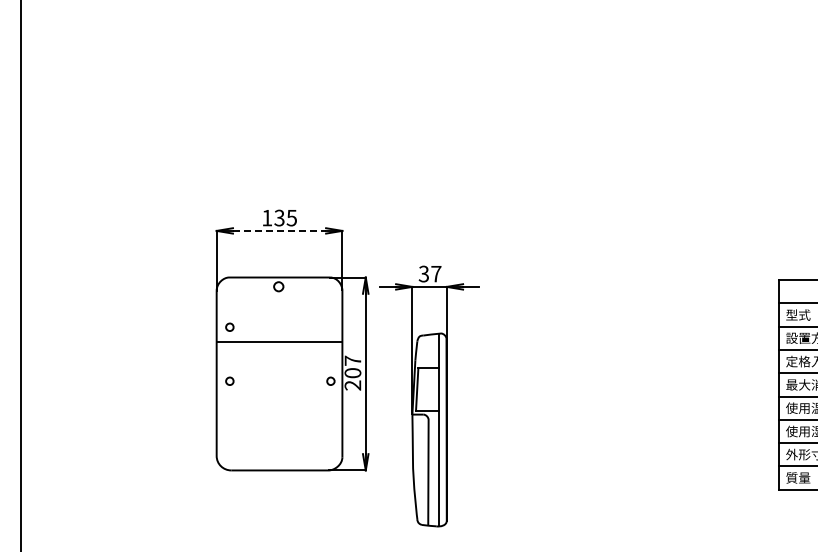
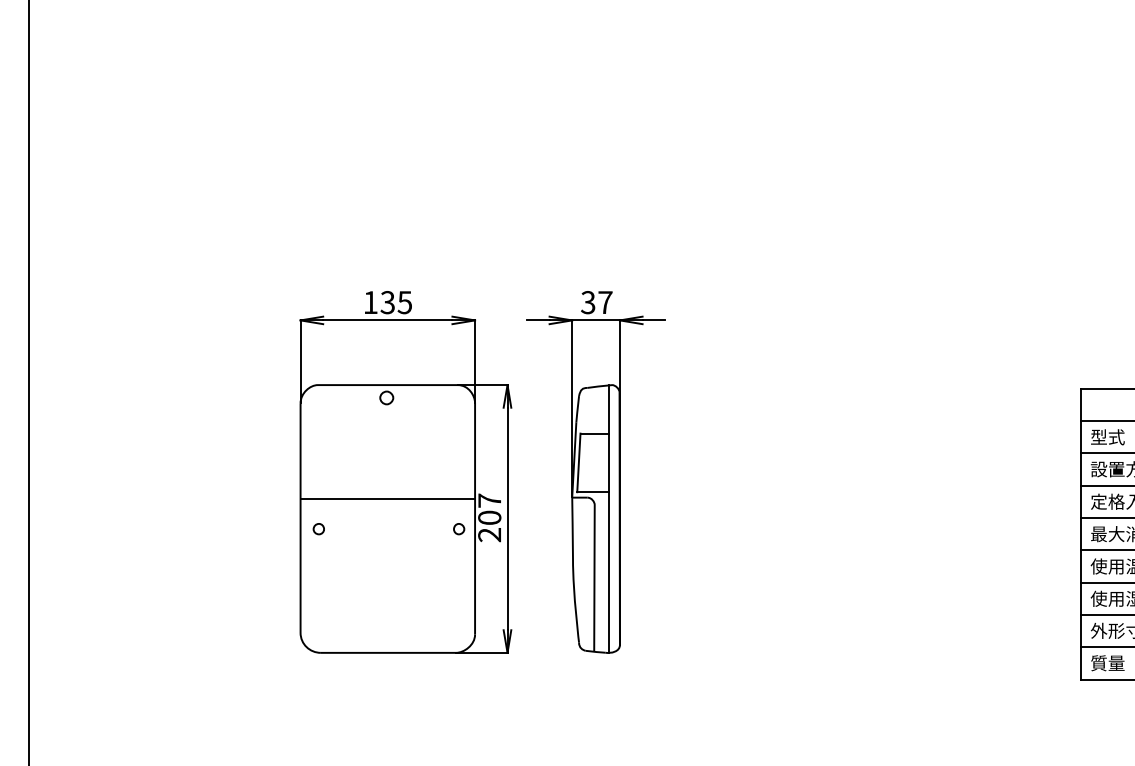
line: (279, 230) -> (387, 319), dashed -> solid
part: (229, 326) -> (318, 453), removed
line: (279, 342) -> (387, 498), moved
part: (429, 396) -> (595, 472), moved

